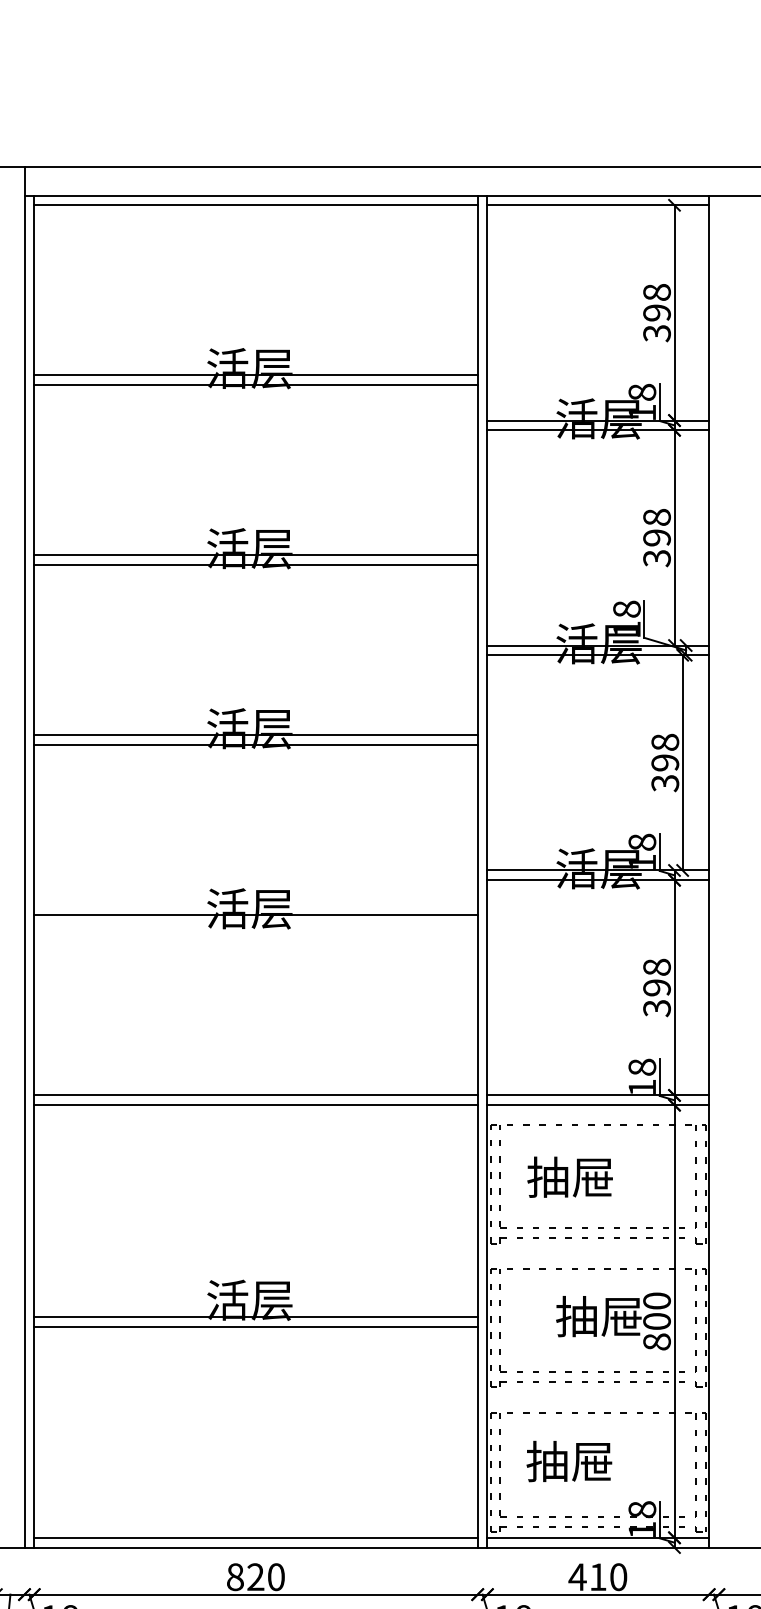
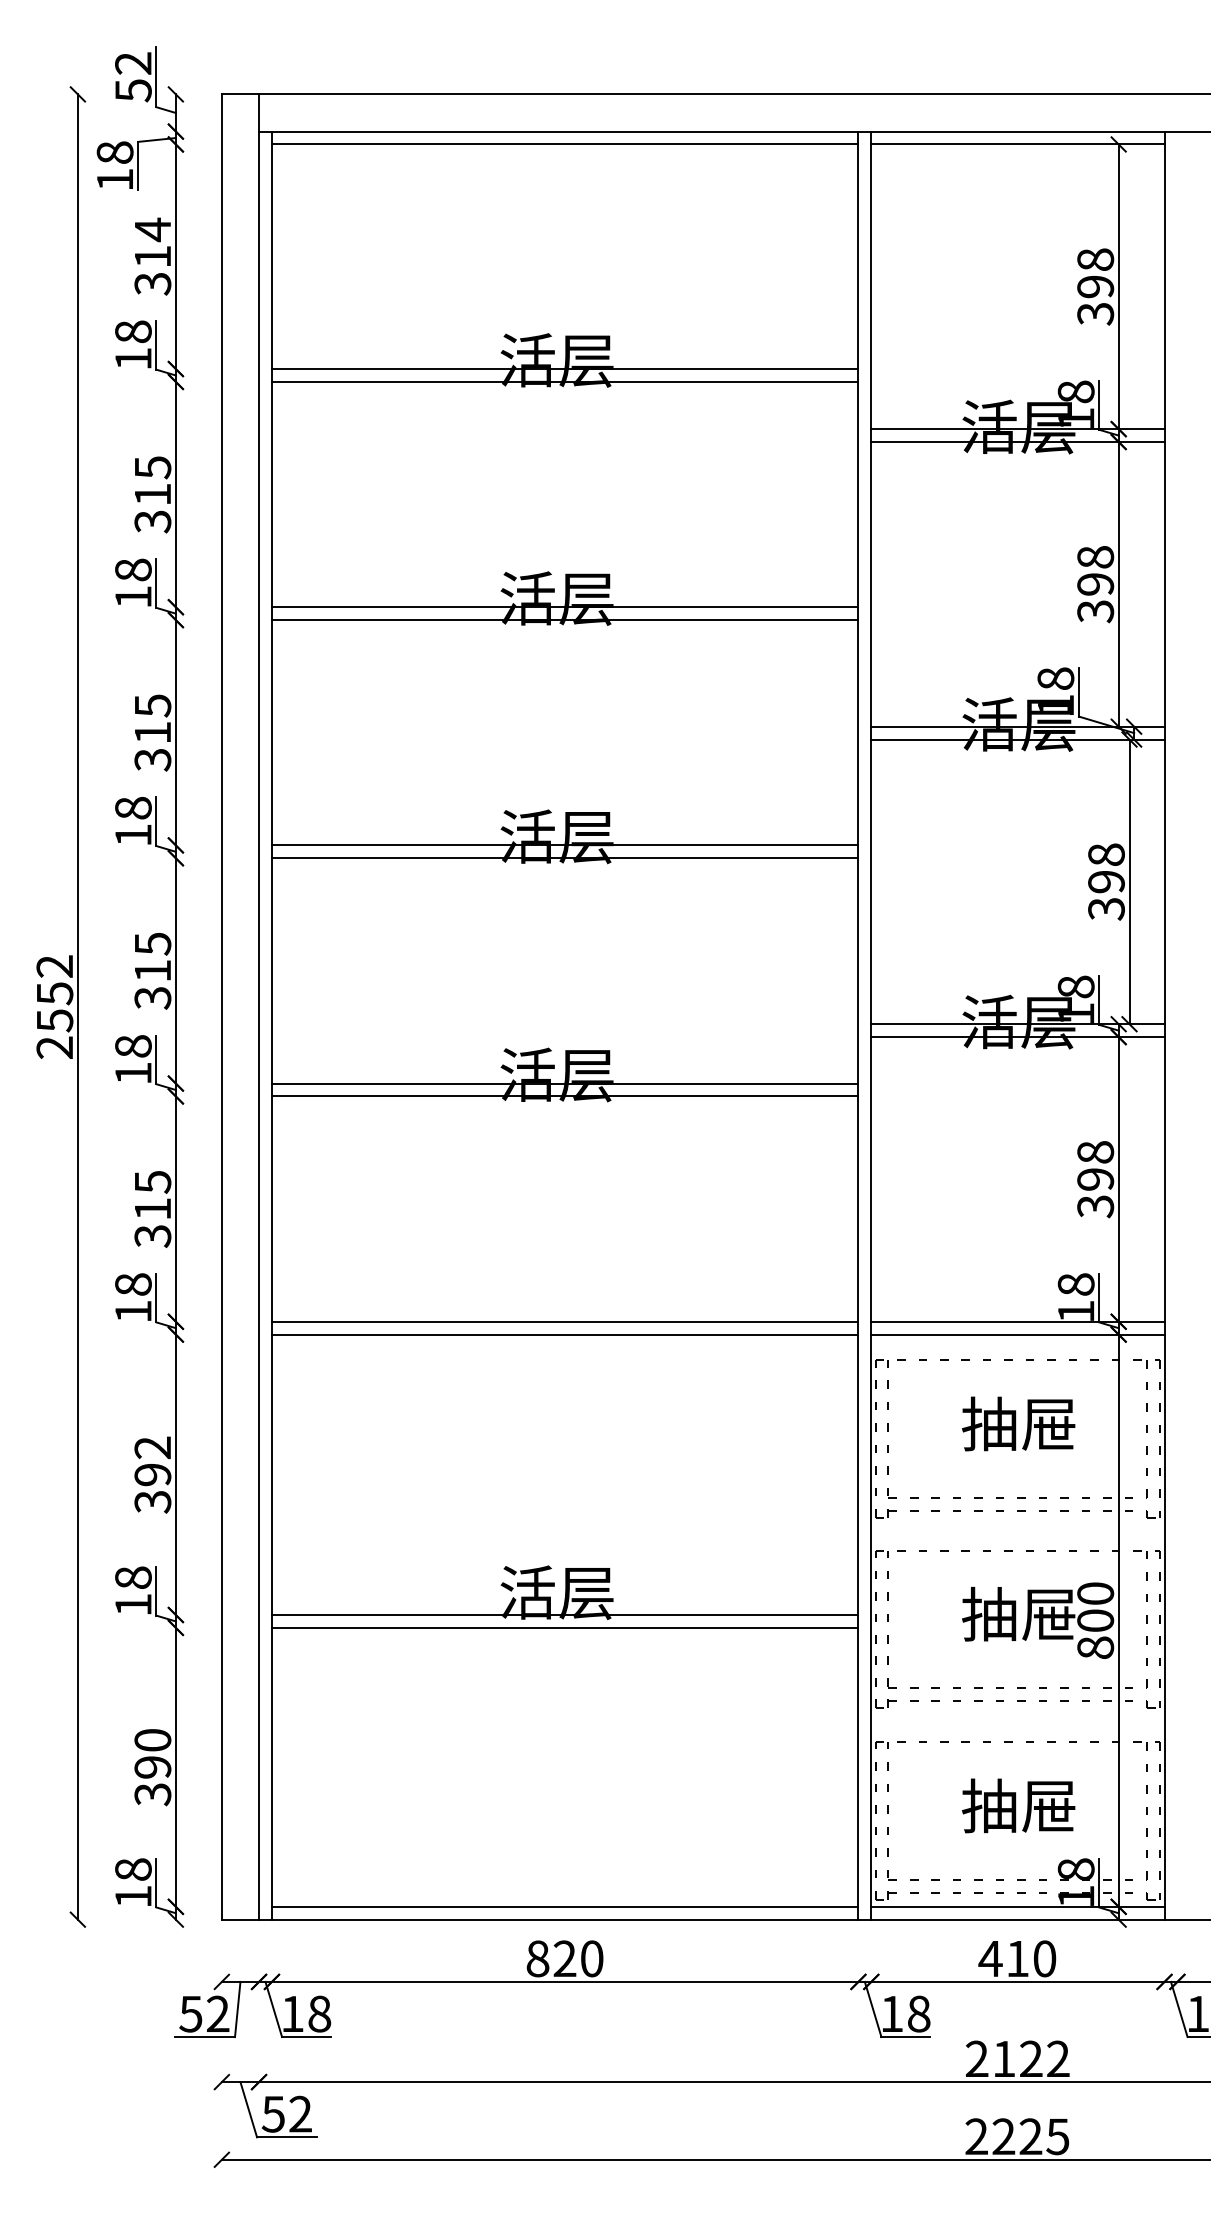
line: (255, 925) -> (564, 1096), added
text: (570, 1176) -> (1018, 1423), moved
text: (569, 1461) -> (1018, 1805), moved

